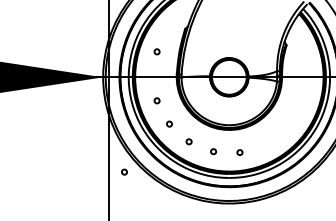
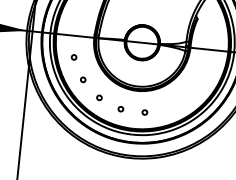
part: (156, 51) -> (78, 12), removed
part: (124, 171) -> (37, 118), removed

